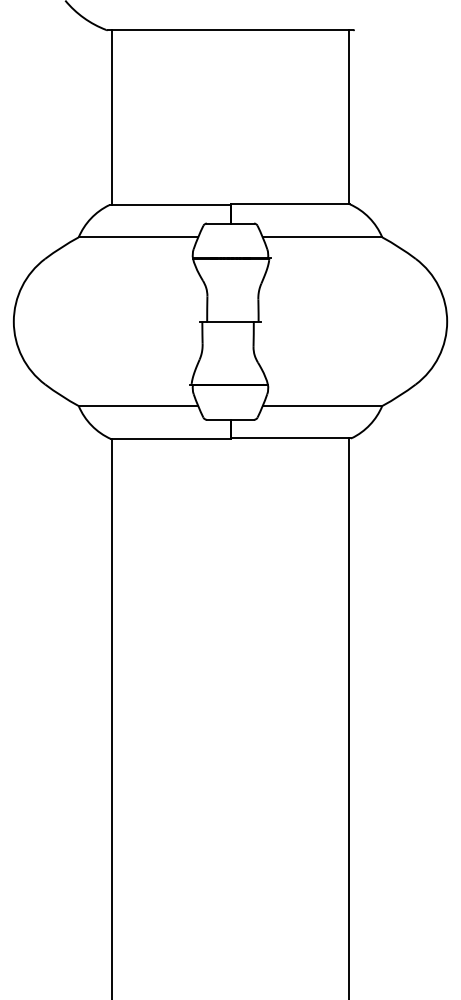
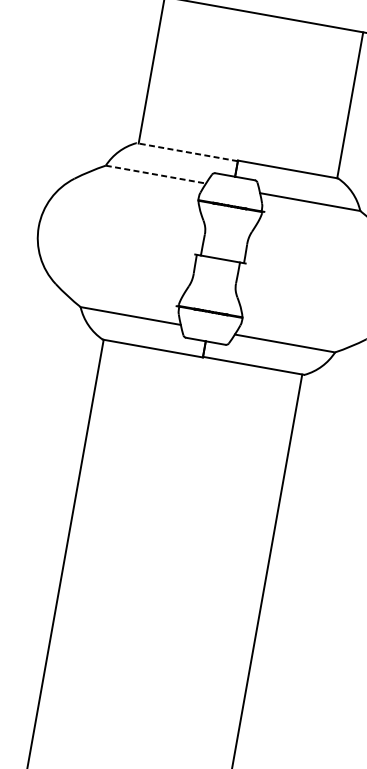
line: (169, 205) -> (186, 152), solid -> dashed
line: (138, 237) -> (155, 174), solid -> dashed

